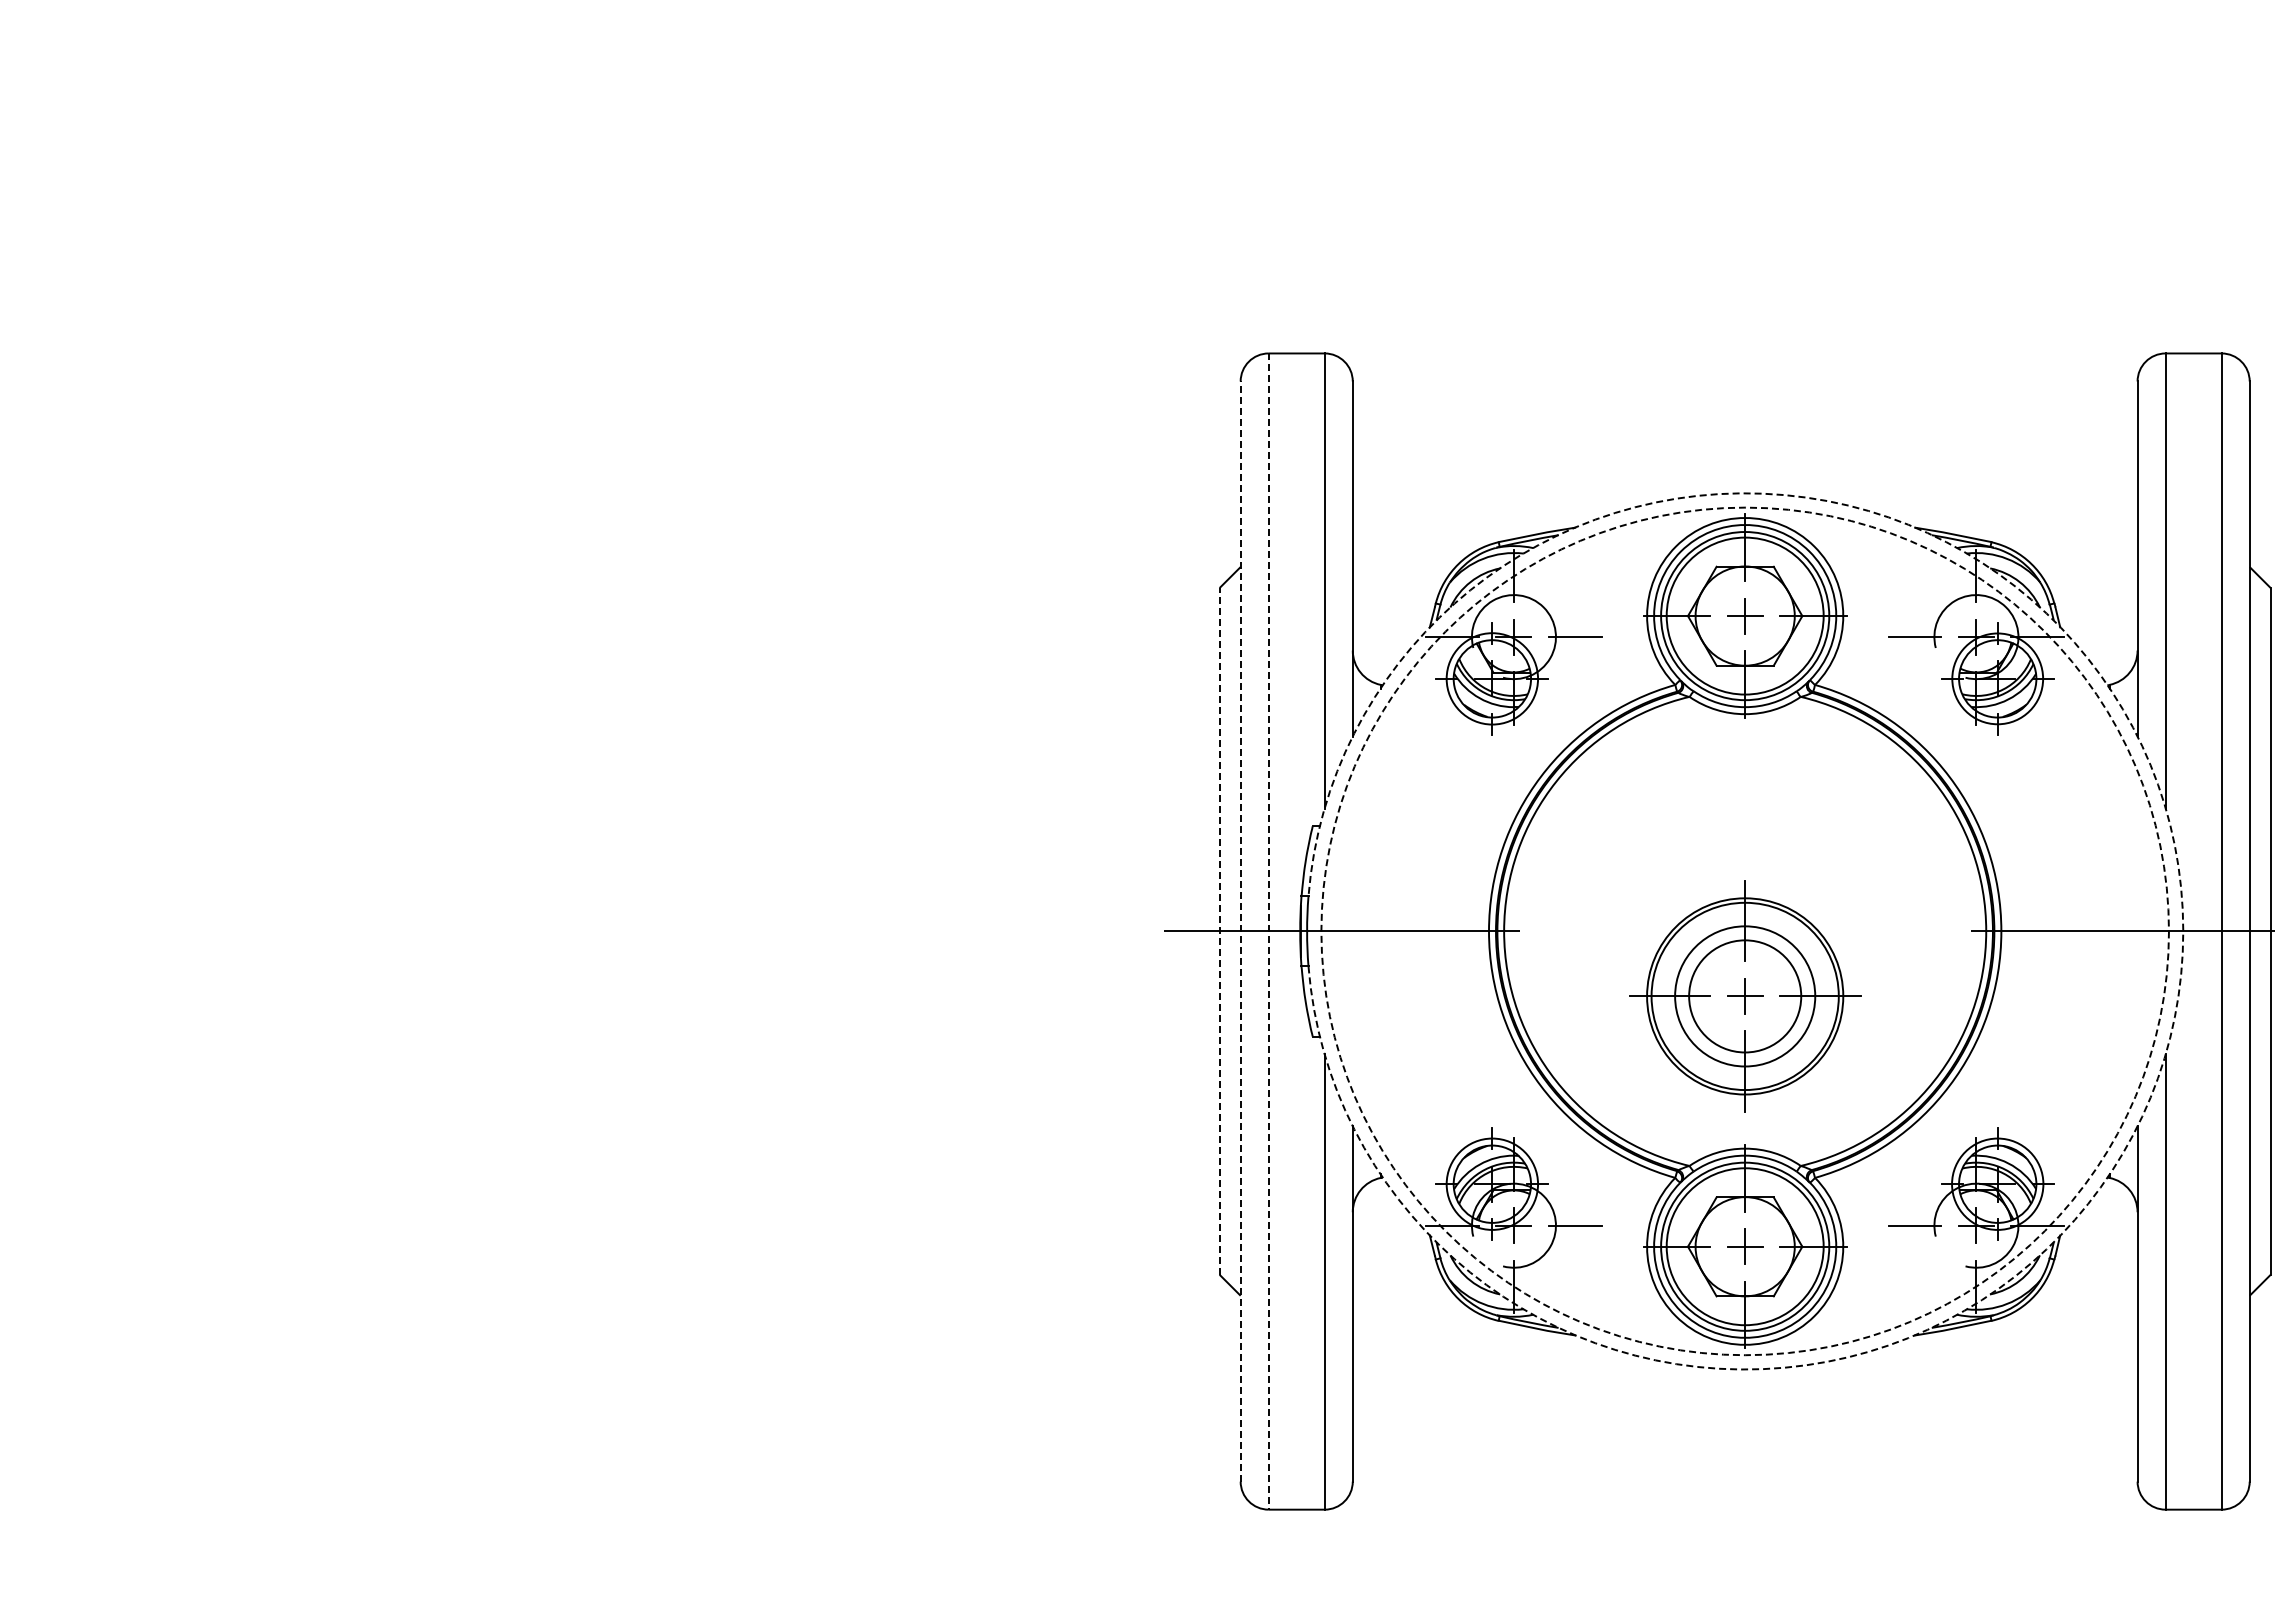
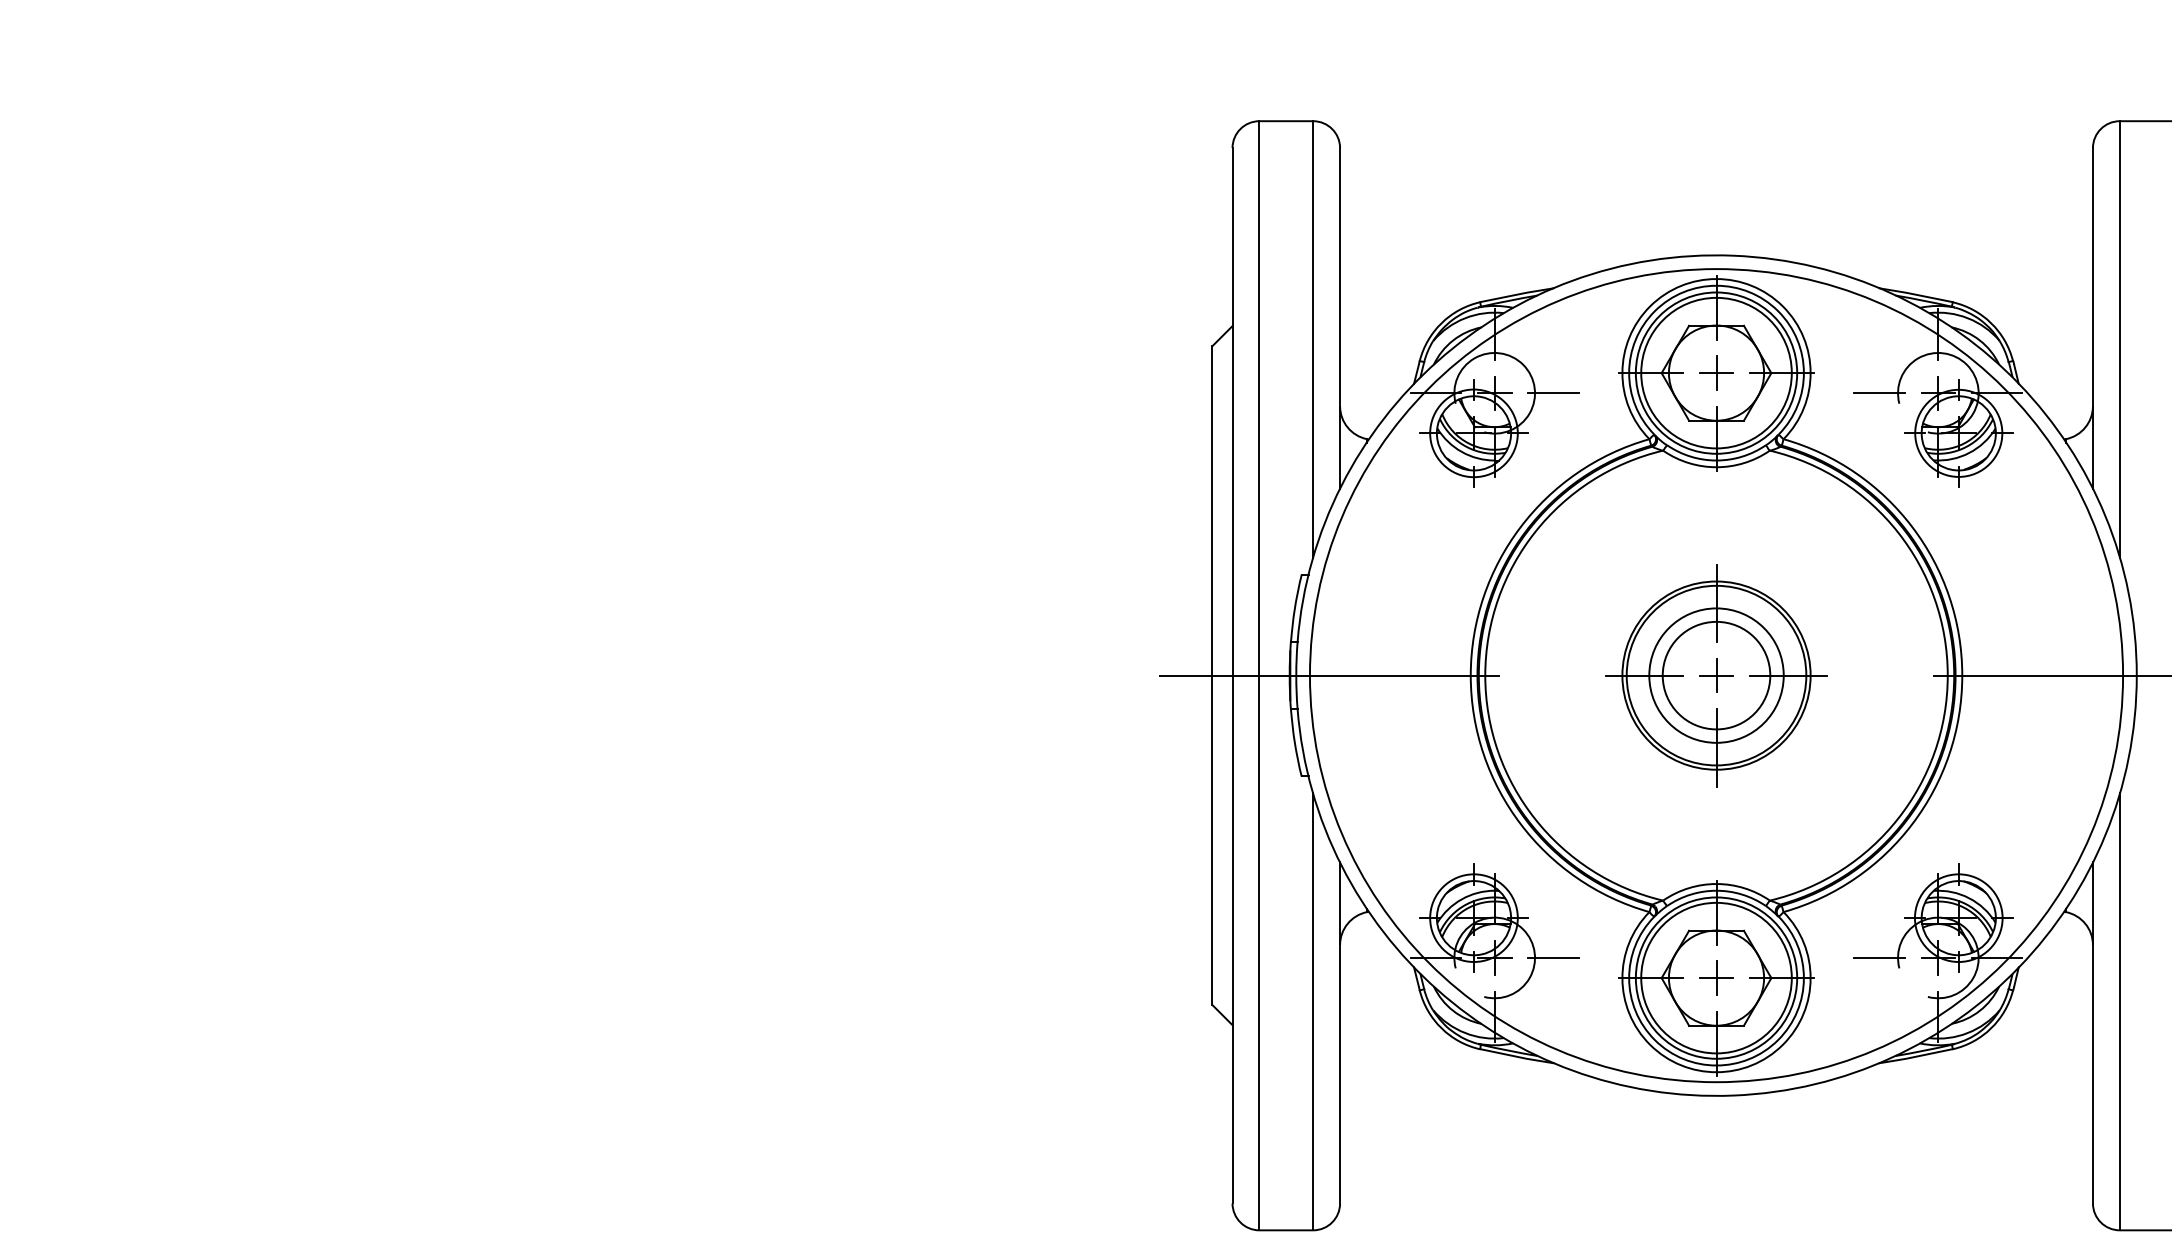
line: (1219, 930) -> (1212, 674), dashed -> solid
line: (1240, 931) -> (1232, 675), dashed -> solid
circle: (1744, 931) -> (1715, 675), dashed -> solid
arc: (2183, 931) -> (2136, 675), dashed -> solid
line: (1268, 932) -> (1259, 676), dashed -> solid
part: (1745, 996) -> (1716, 675), moved

